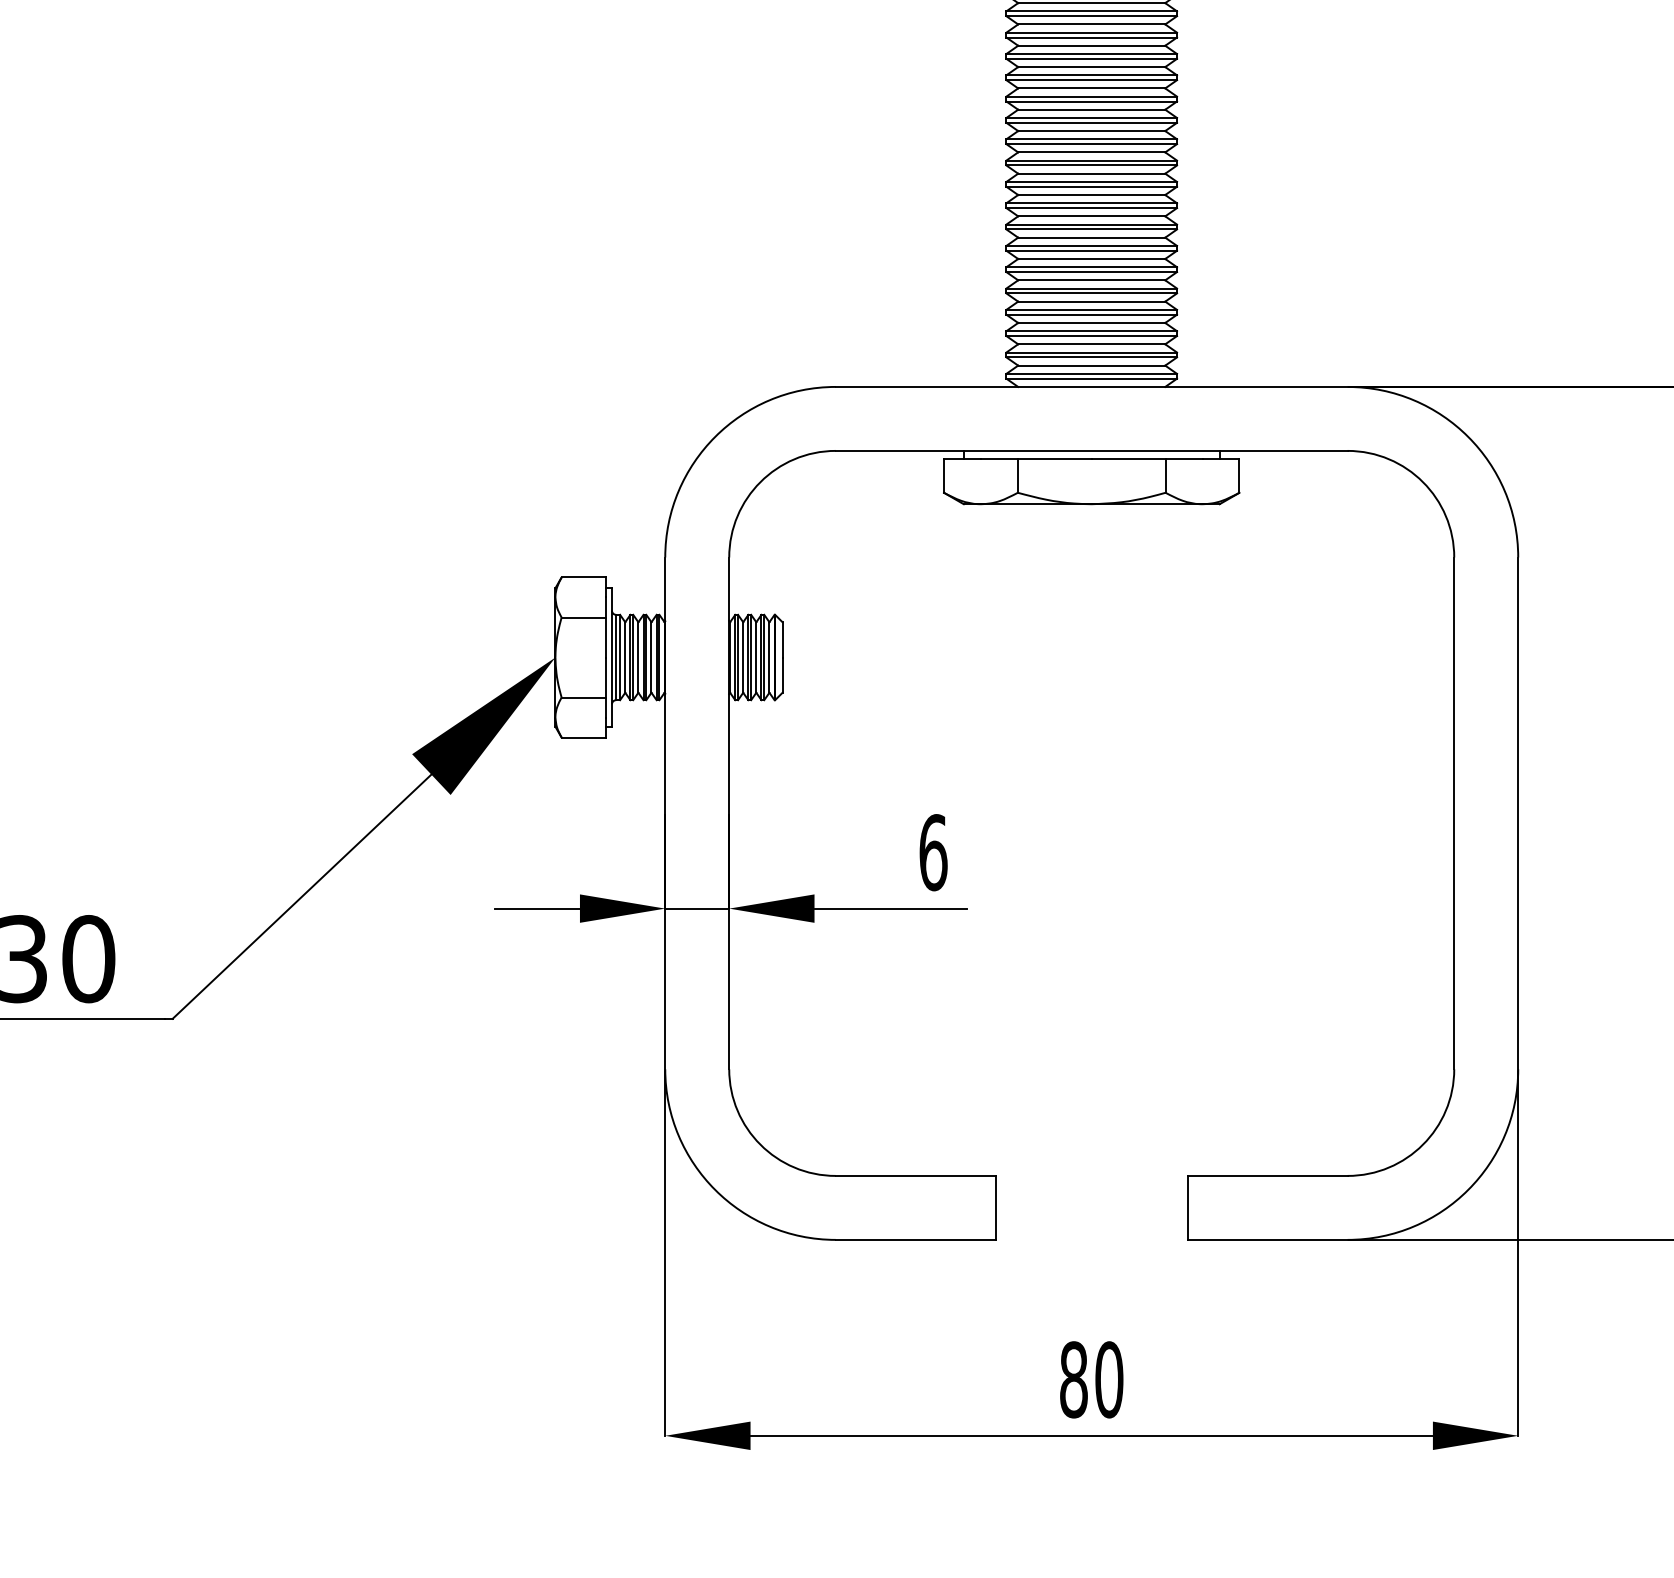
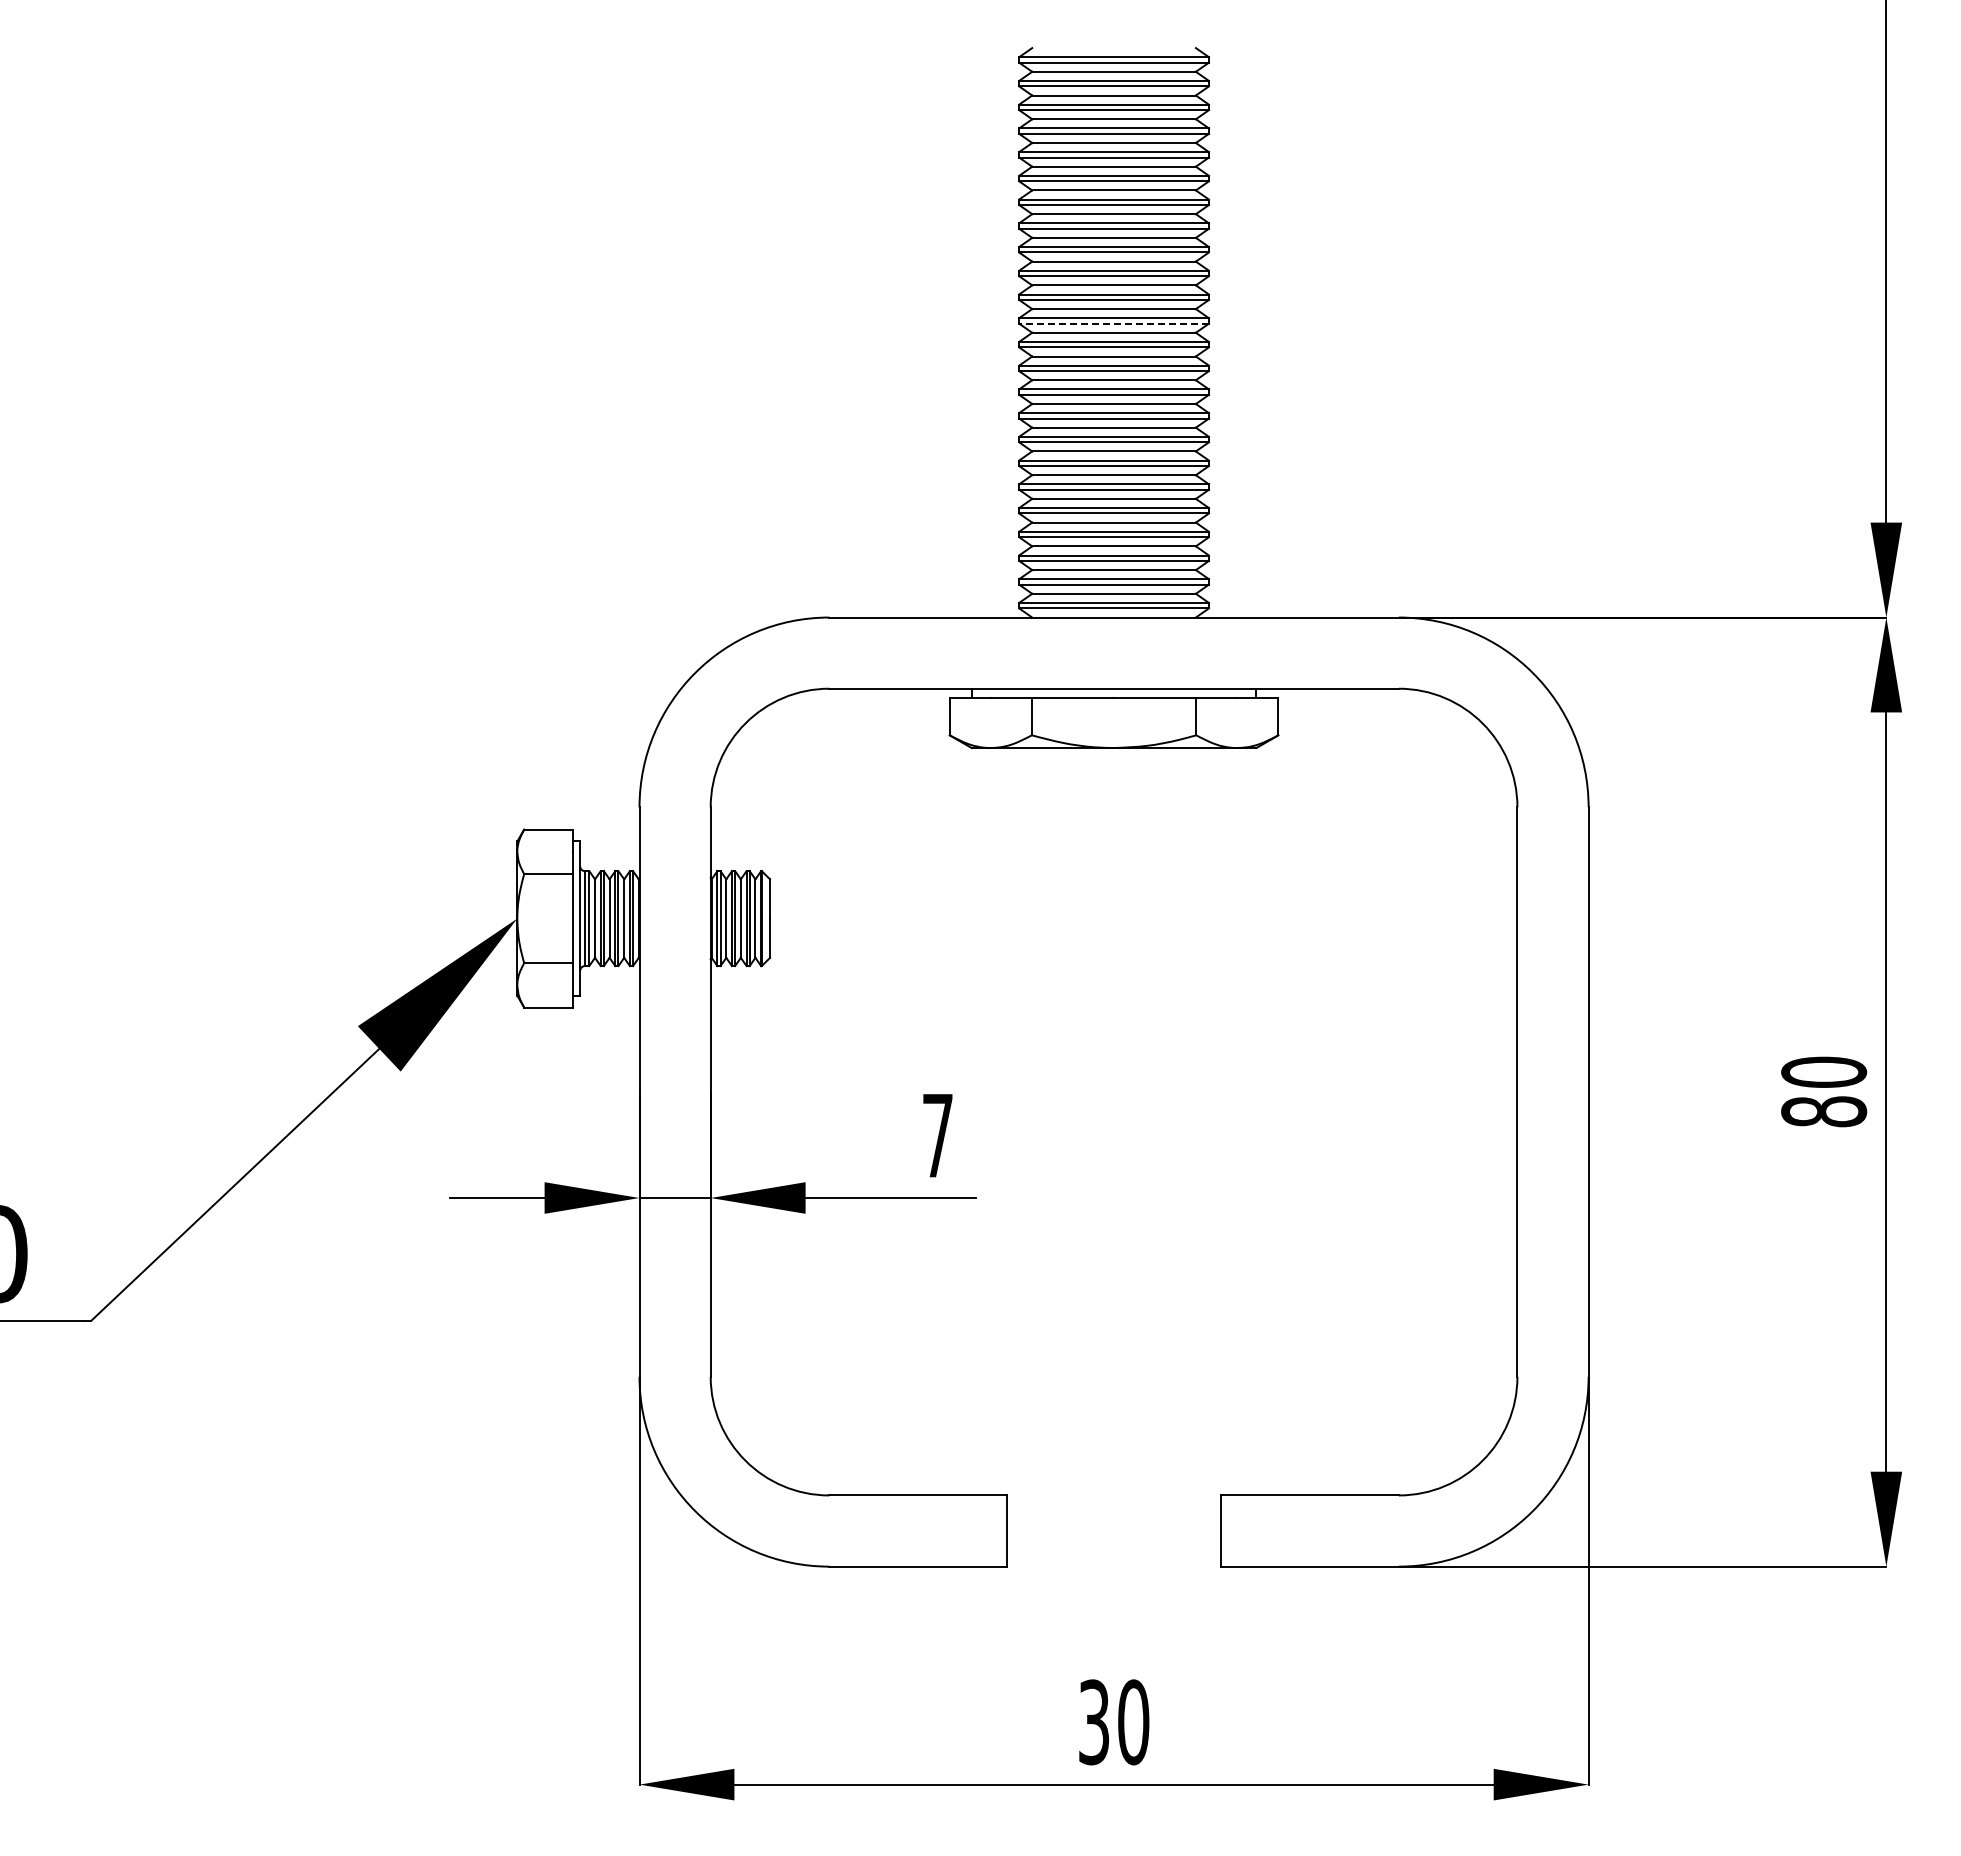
line: (1092, 122) -> (1114, 323), solid -> dashed
text: (933, 852) -> (937, 1135), 6 -> 7
text: (1073, 1379) -> (1093, 1722), 80 -> 30

